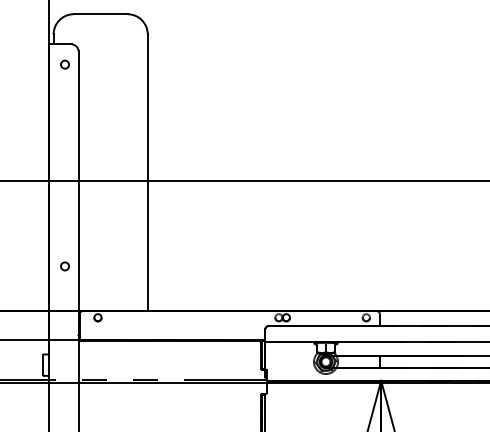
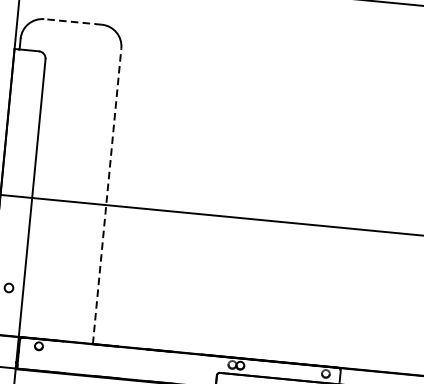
line: (100, 14) -> (72, 22), solid -> dashed
circle: (64, 64) -> (29, 71), removed
line: (147, 172) -> (106, 196), solid -> dashed

